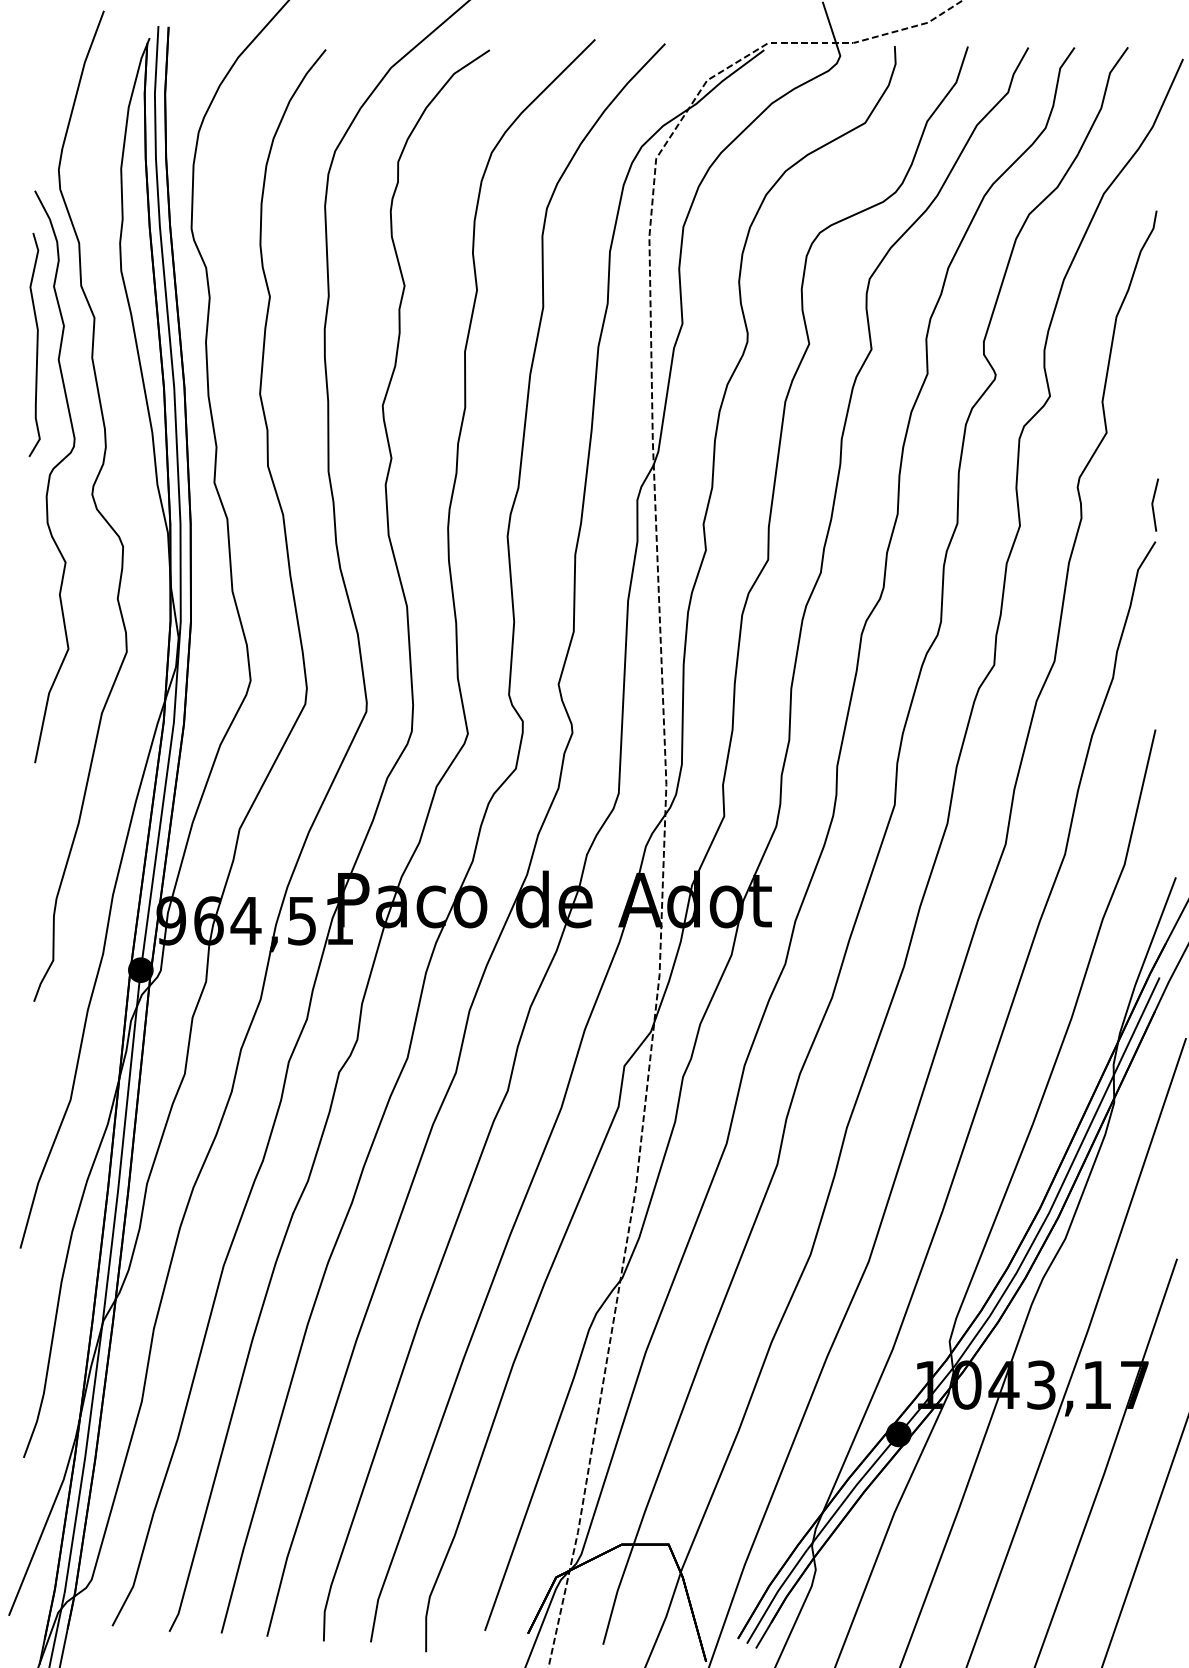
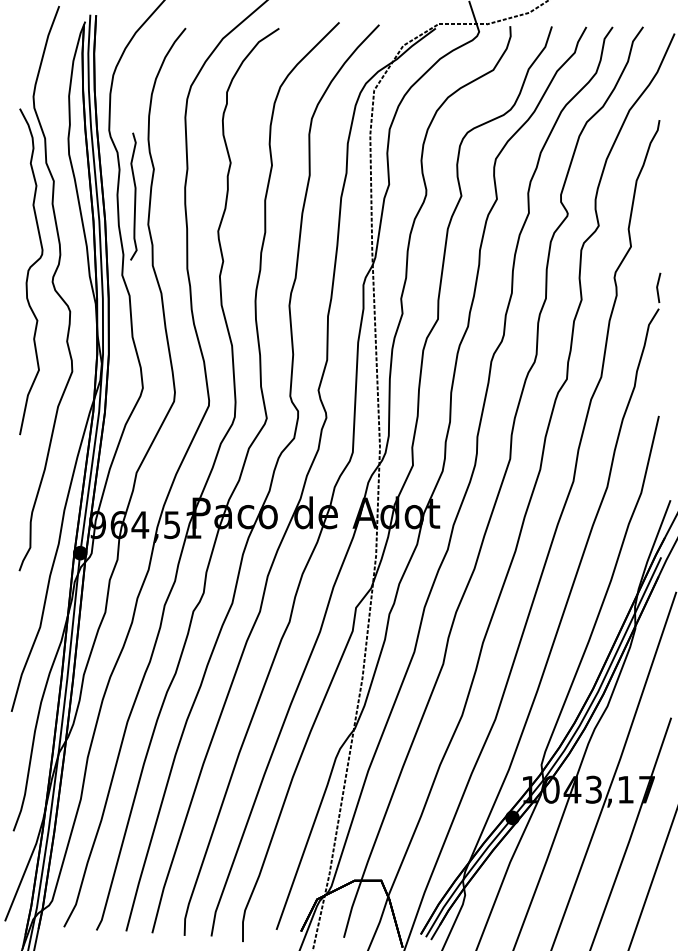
part: (34, 344) -> (133, 196), moved

